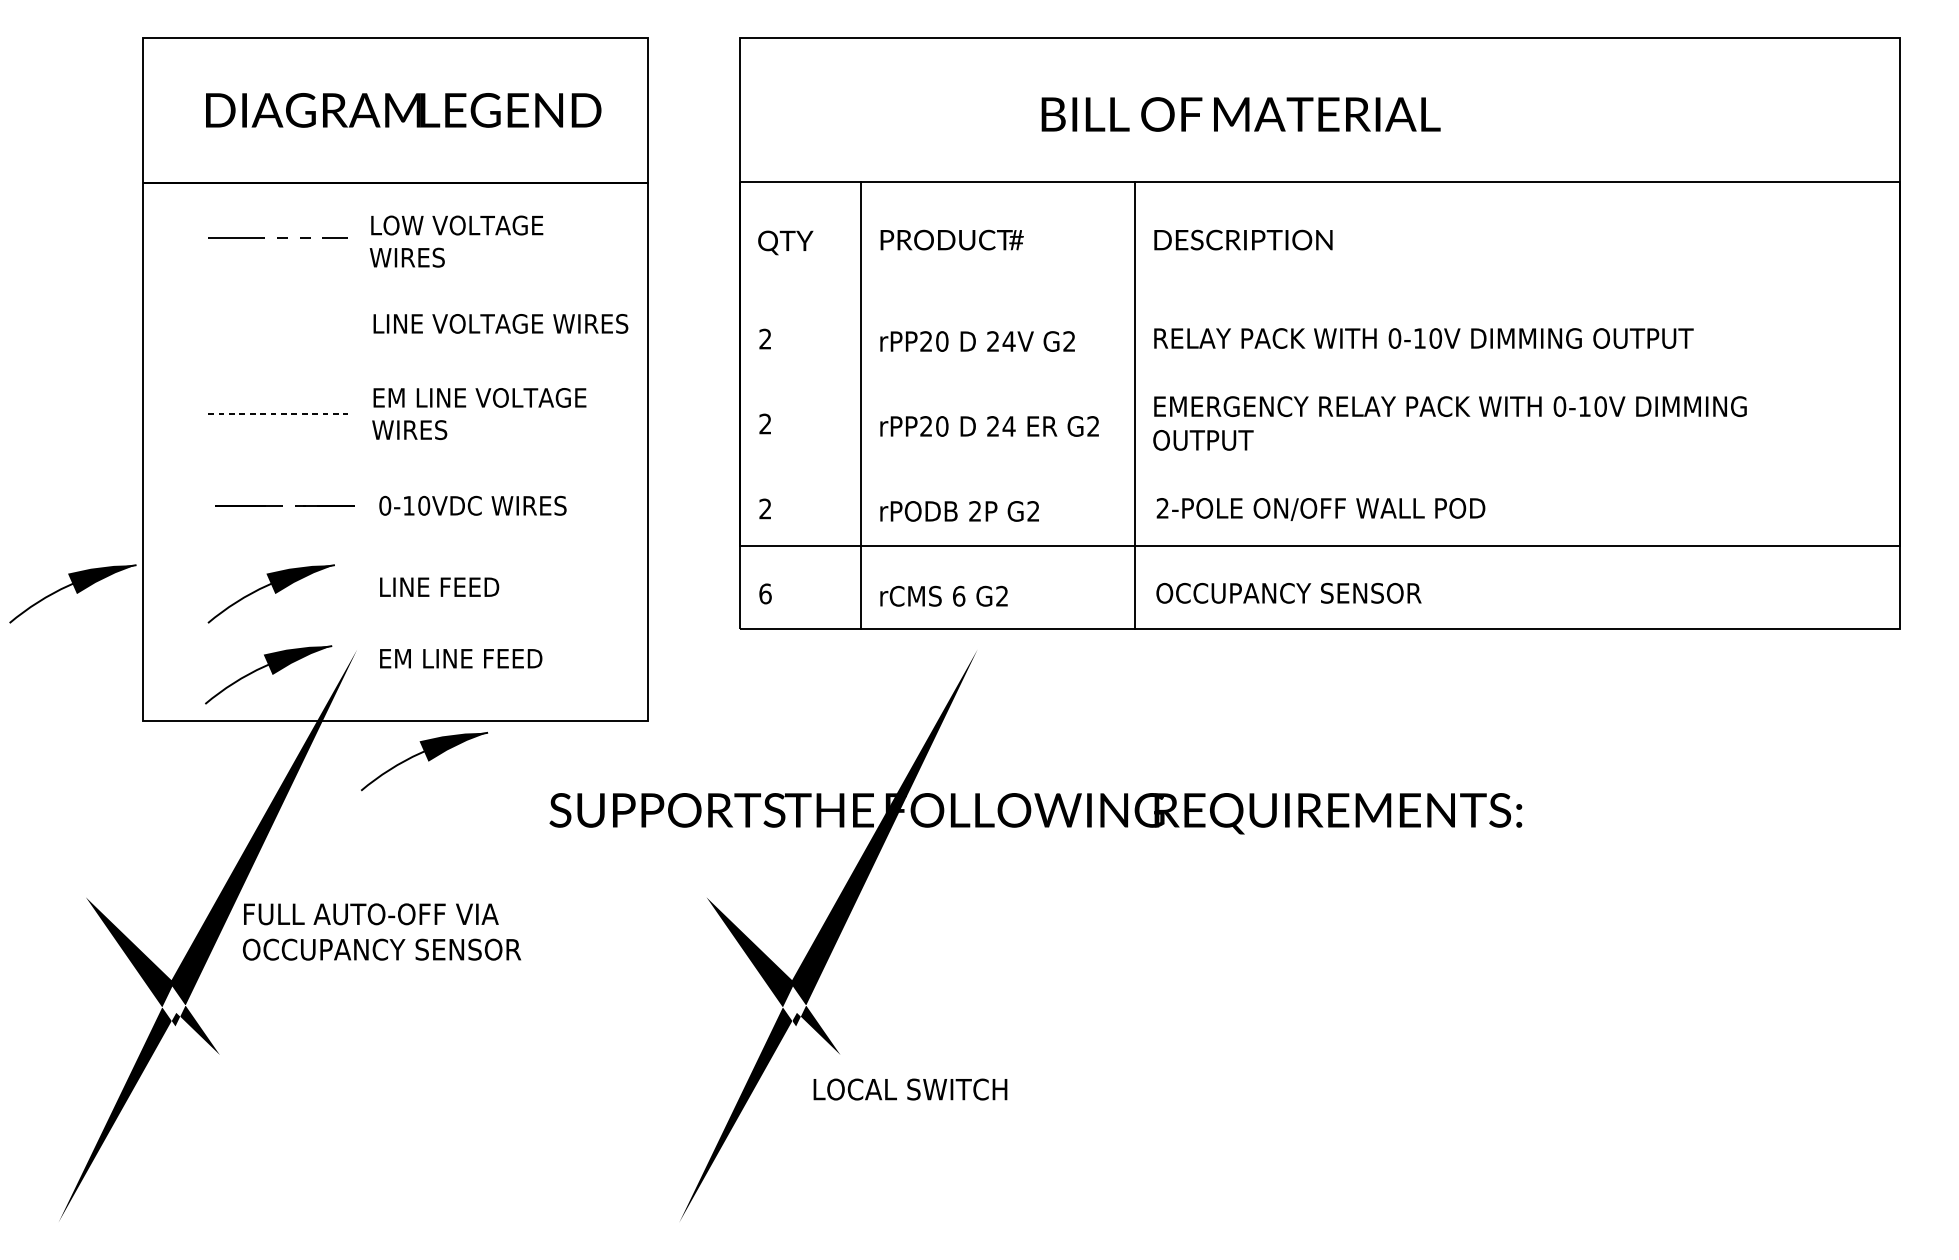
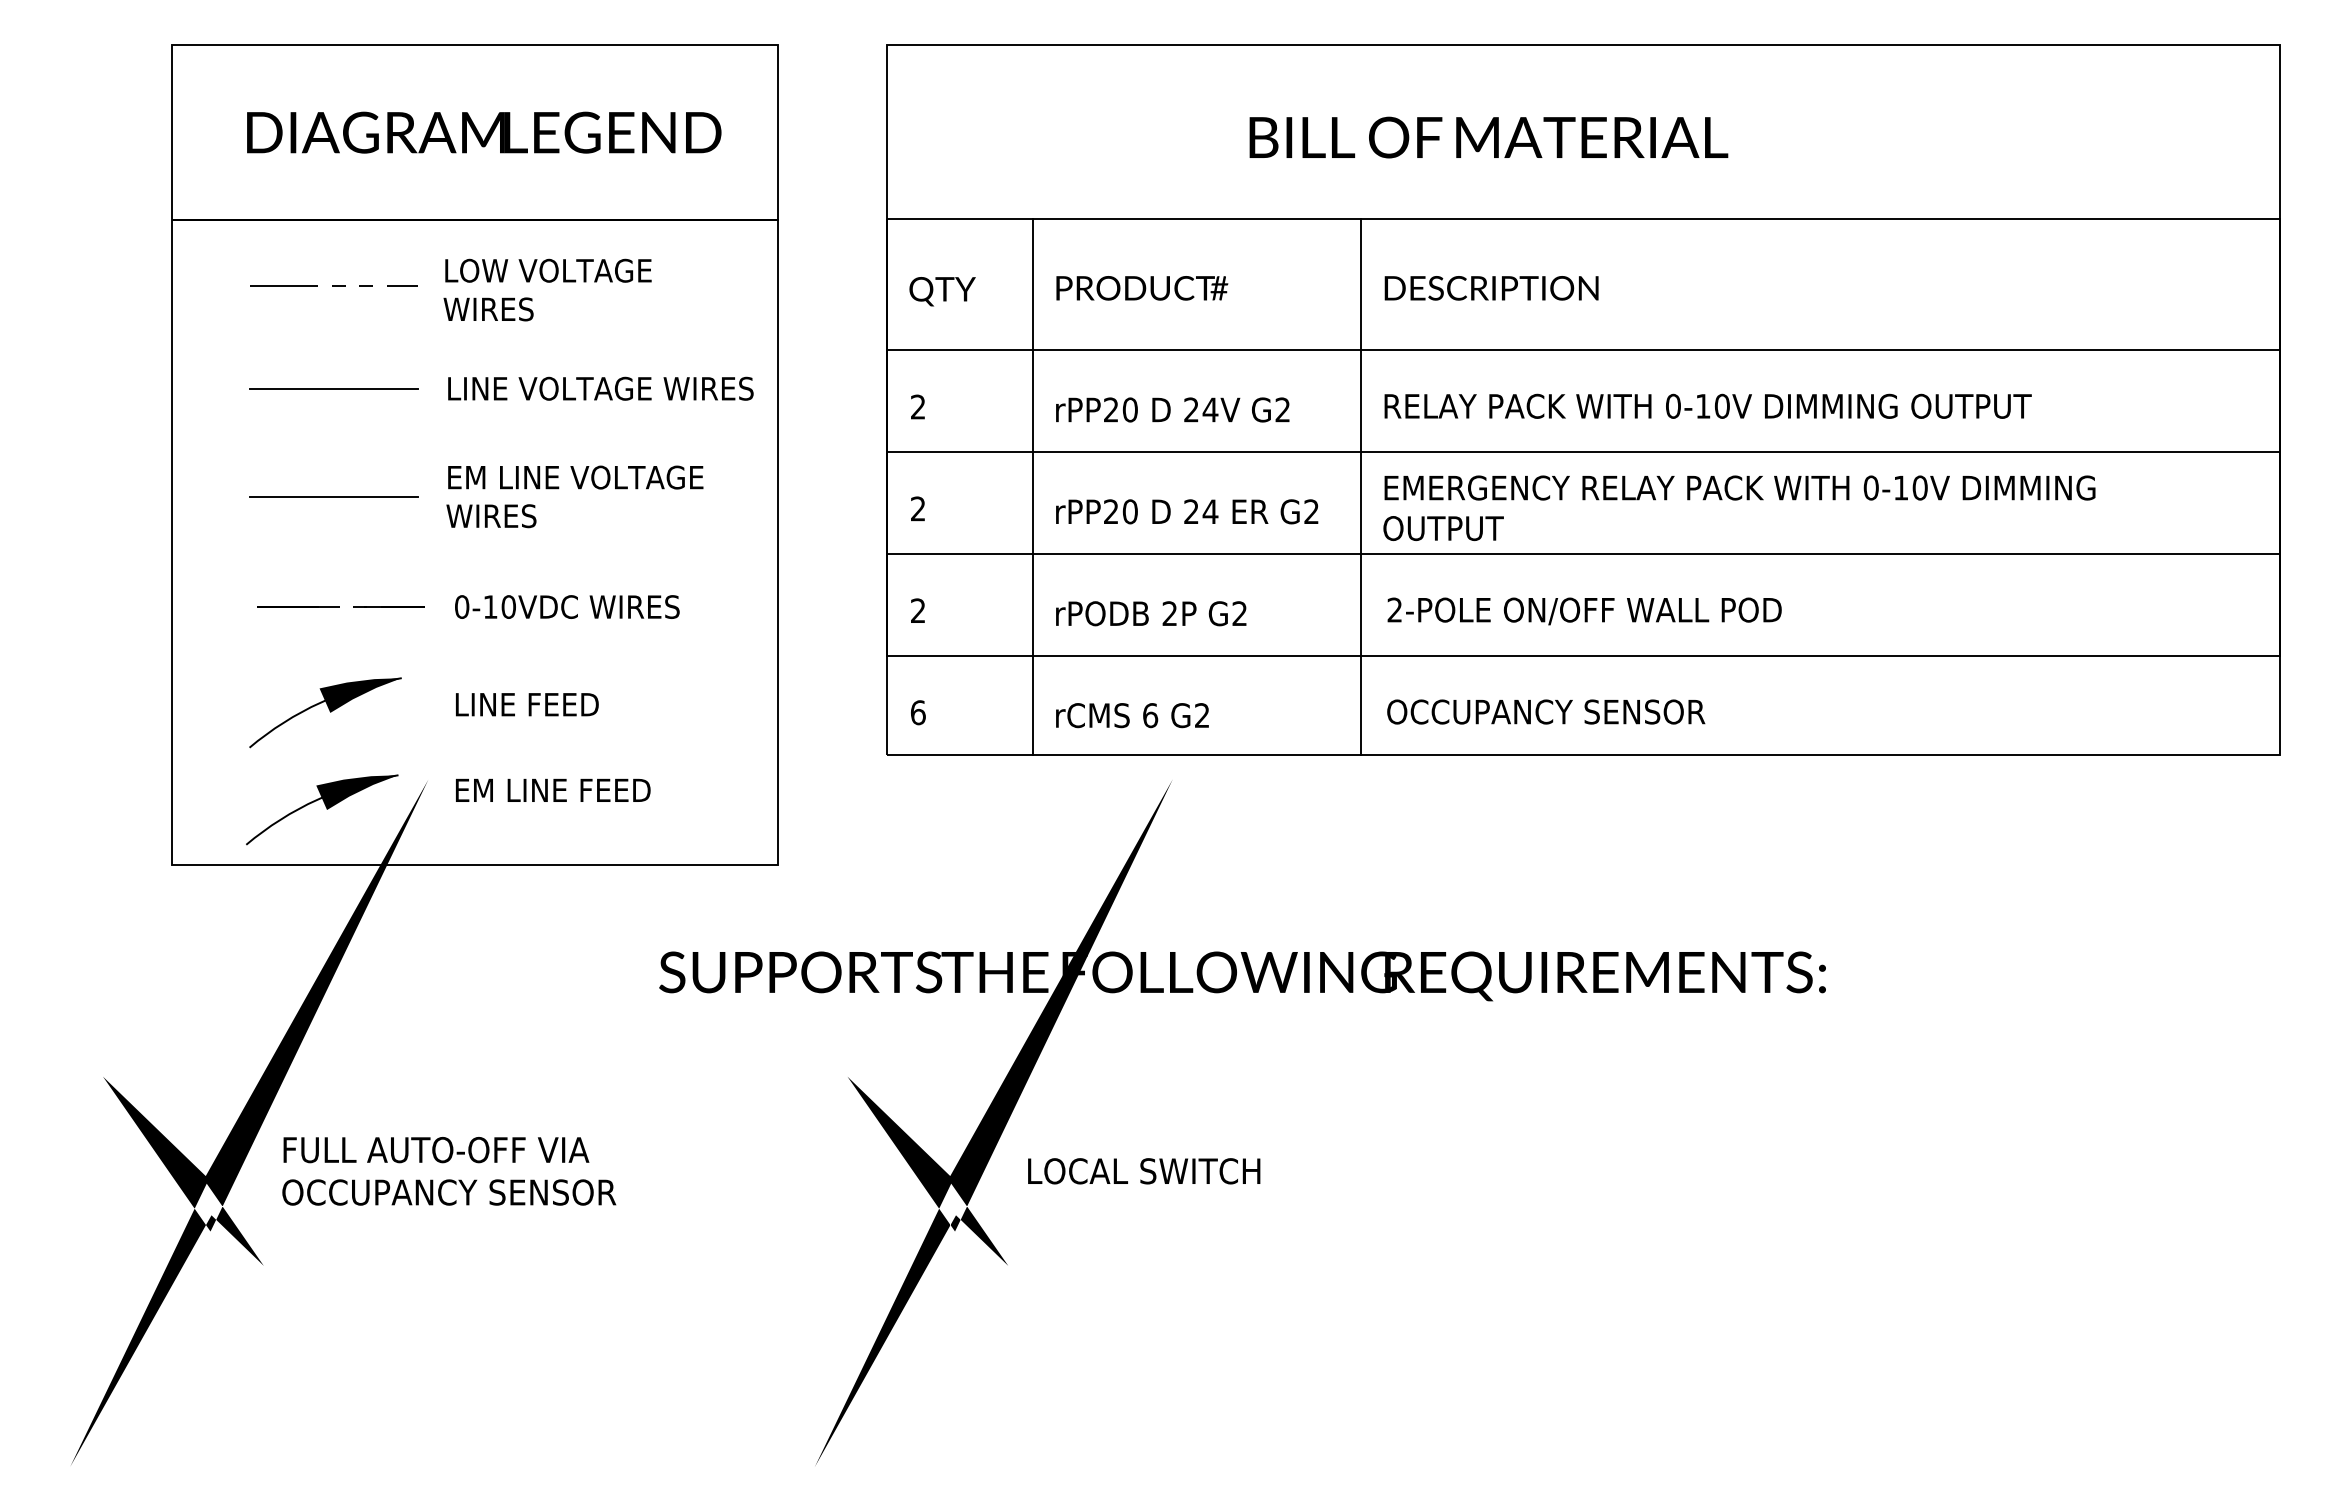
line: (1320, 291) -> (1583, 350), added
line: (278, 323) -> (333, 388), added
line: (1320, 376) -> (1583, 451), added
line: (278, 413) -> (333, 496), dashed -> solid
line: (1320, 461) -> (1583, 553), added
part: (72, 593) -> (87, 712), removed
part: (424, 761) -> (509, 913), removed
text: (382, 932) -> (449, 1171), moved
text: (910, 1089) -> (1144, 1171), moved

